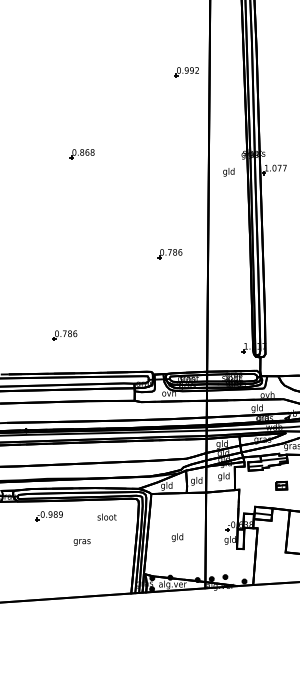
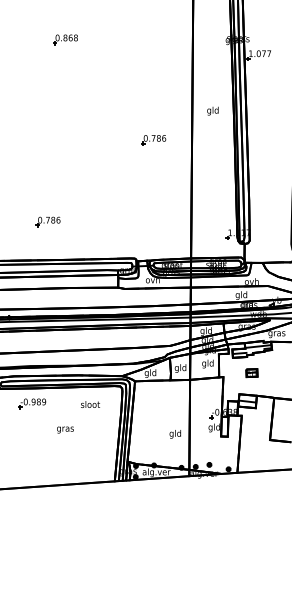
text: (228, 172) -> (212, 111), moved
part: (281, 485) -> (251, 372), moved
text: (177, 537) -> (175, 434), moved

